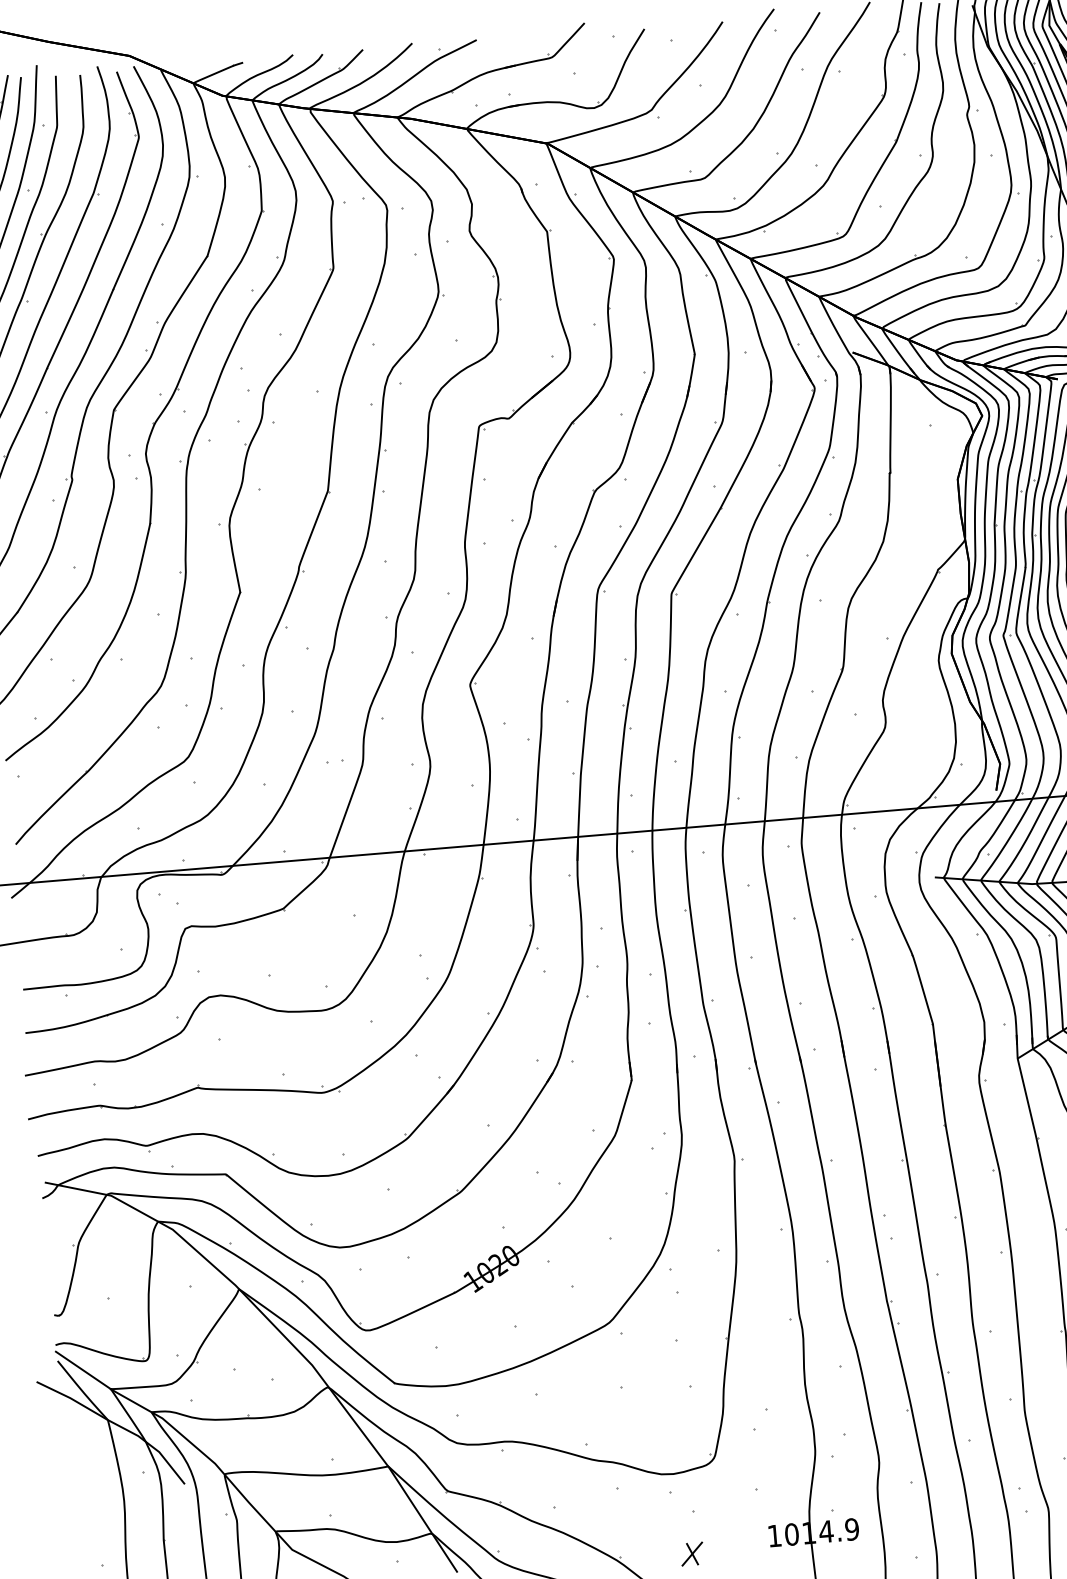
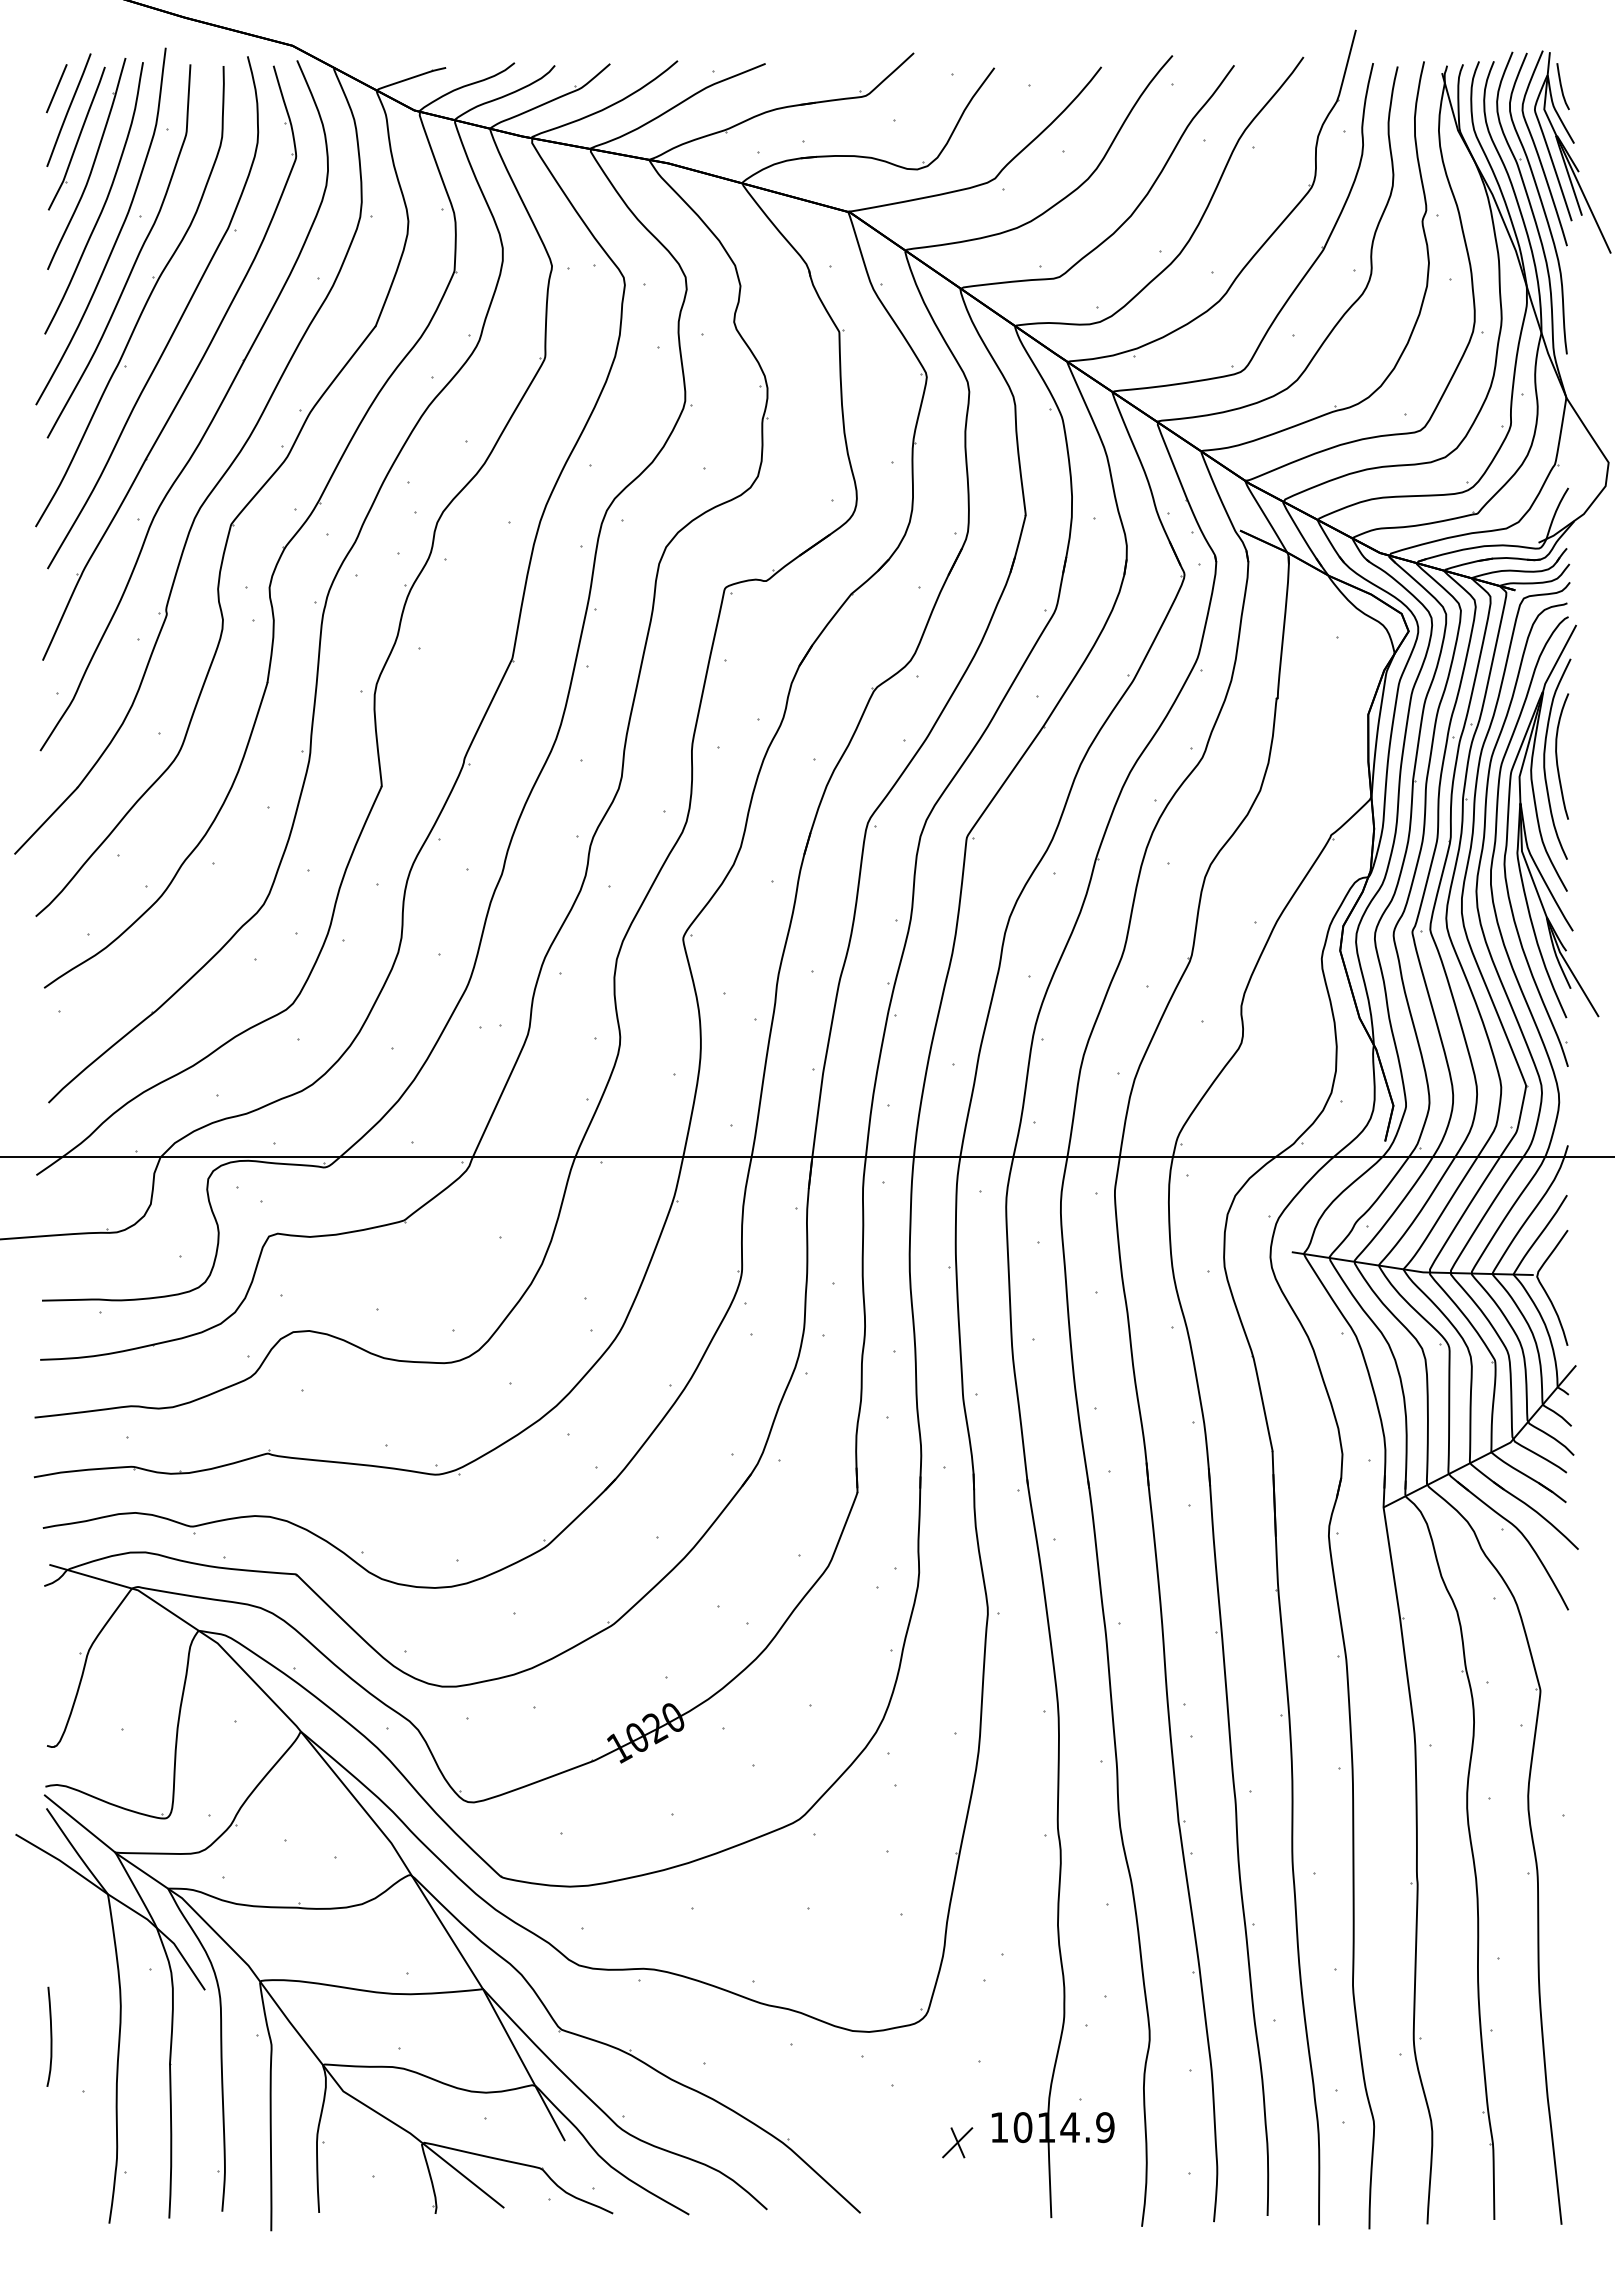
curve: (74, 1527) -> (50, 2036), added
part: (692, 1553) -> (957, 2142), moved

